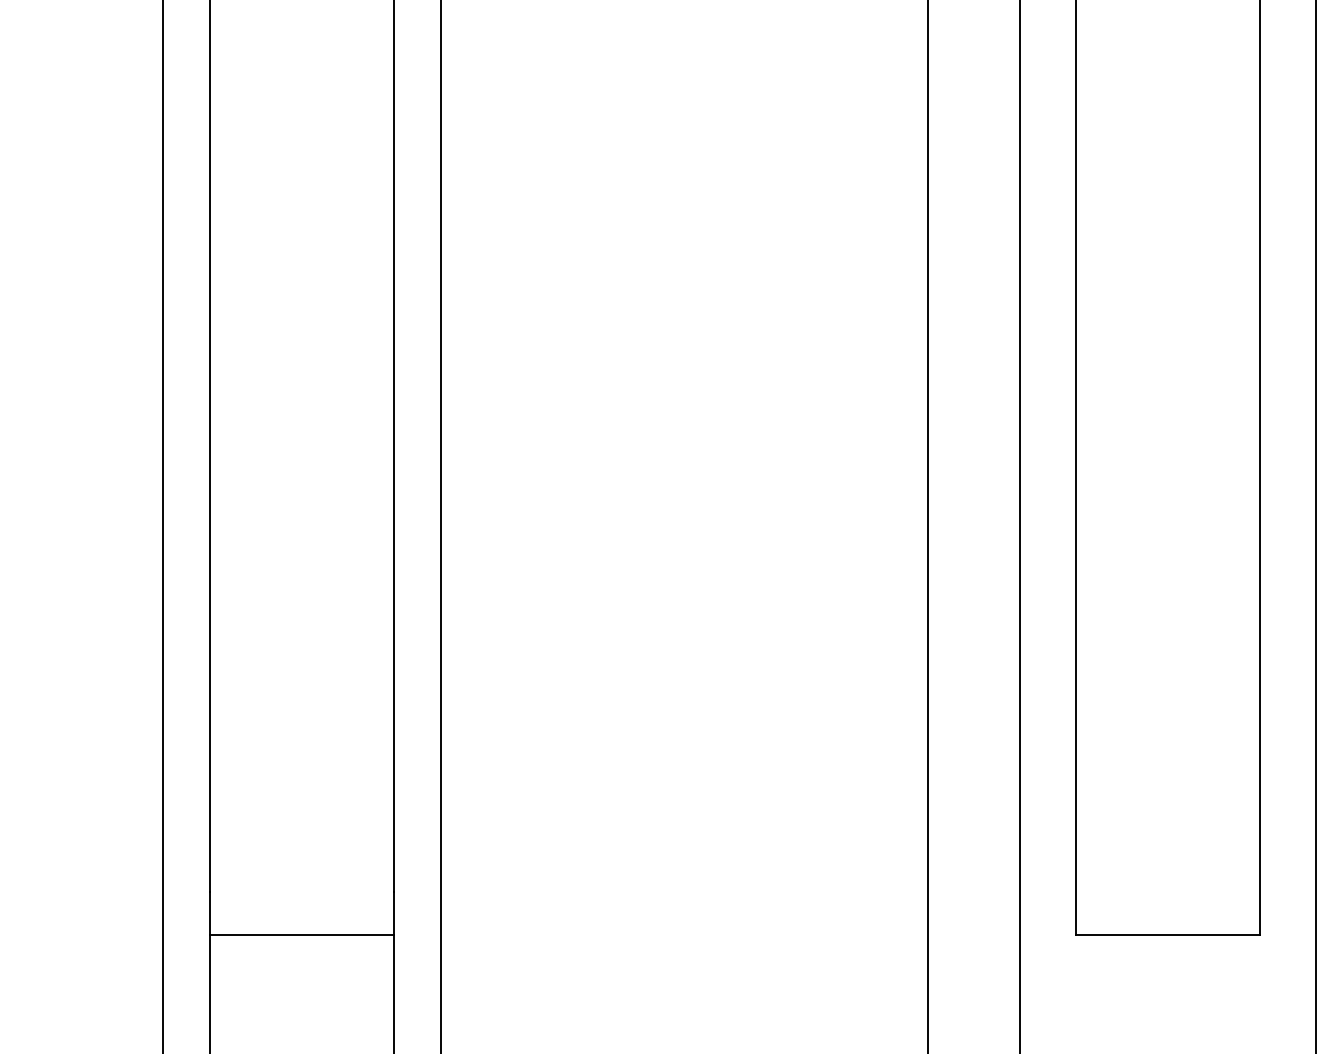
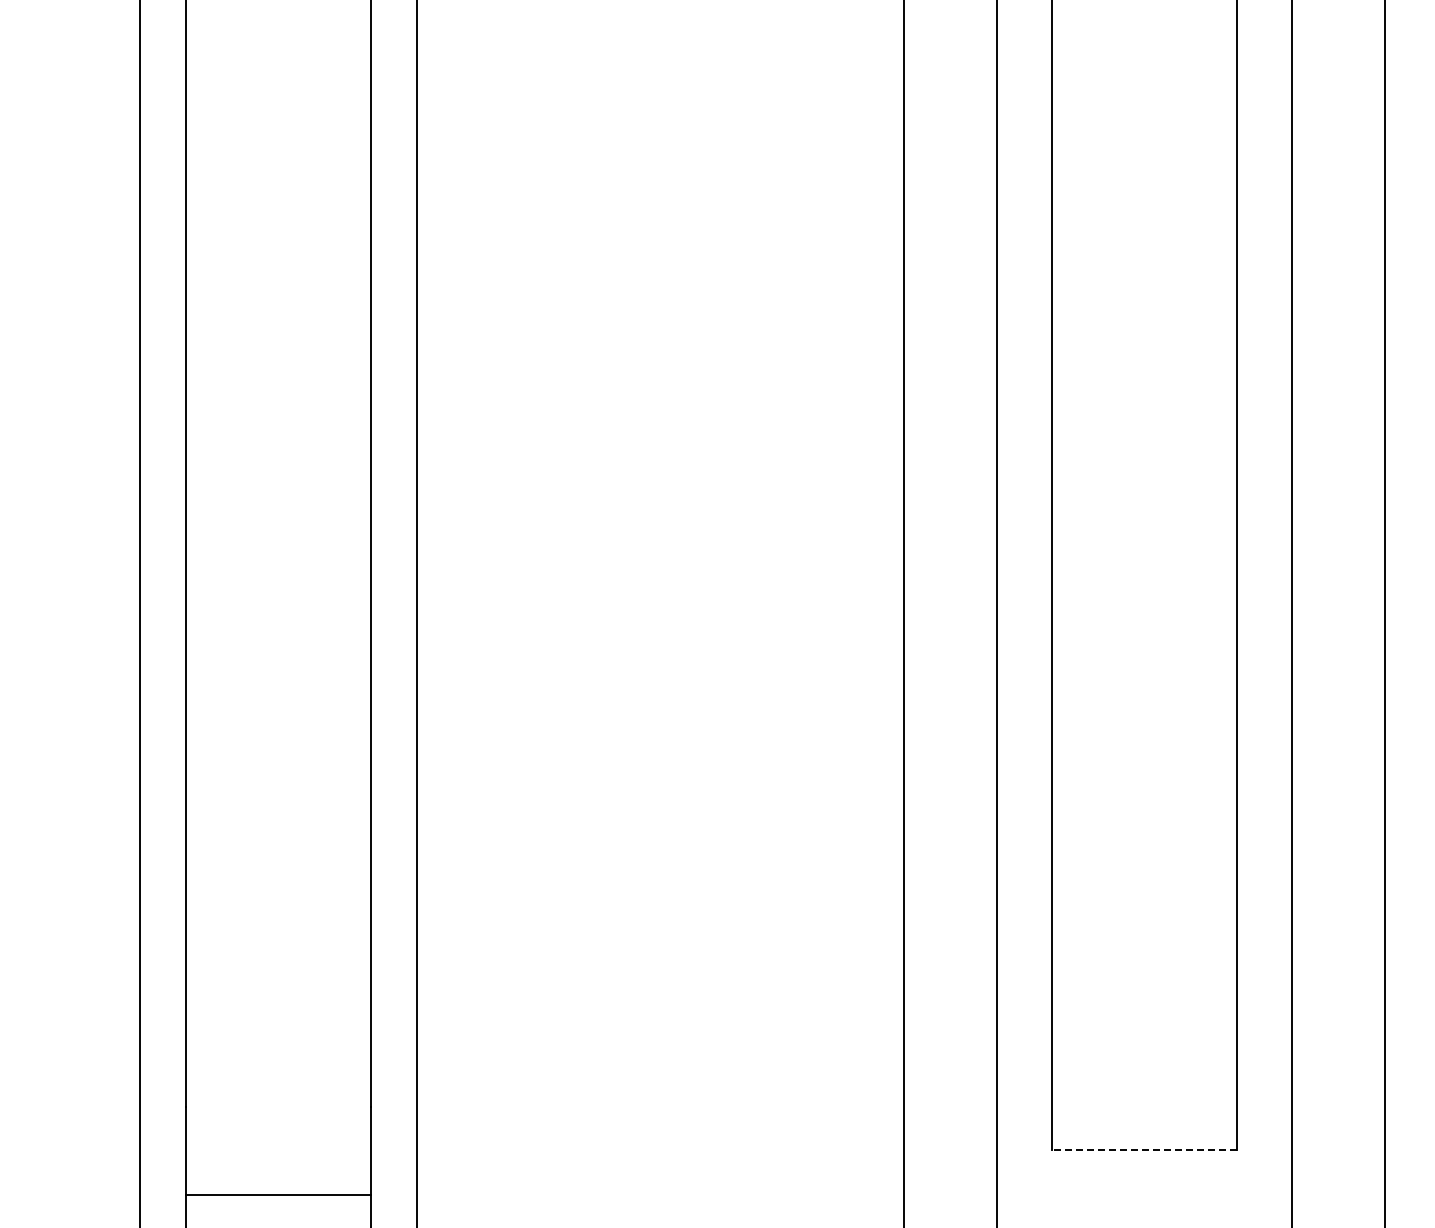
line: (301, 935) -> (278, 1195), moved
line: (1167, 935) -> (1144, 1150), solid -> dashed

